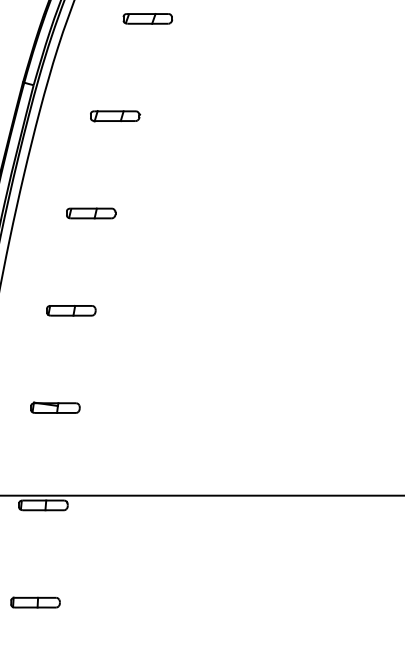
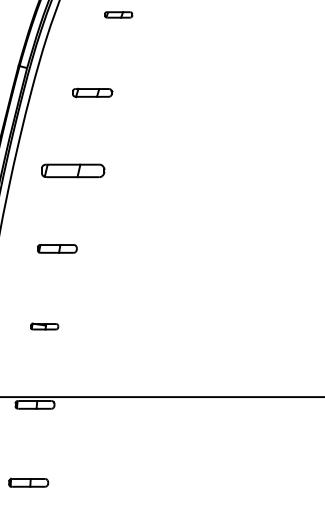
part: (147, 18) -> (118, 14), size x0.7
part: (91, 213) -> (73, 170), size x1.6
part: (55, 407) -> (44, 326), size x0.7

